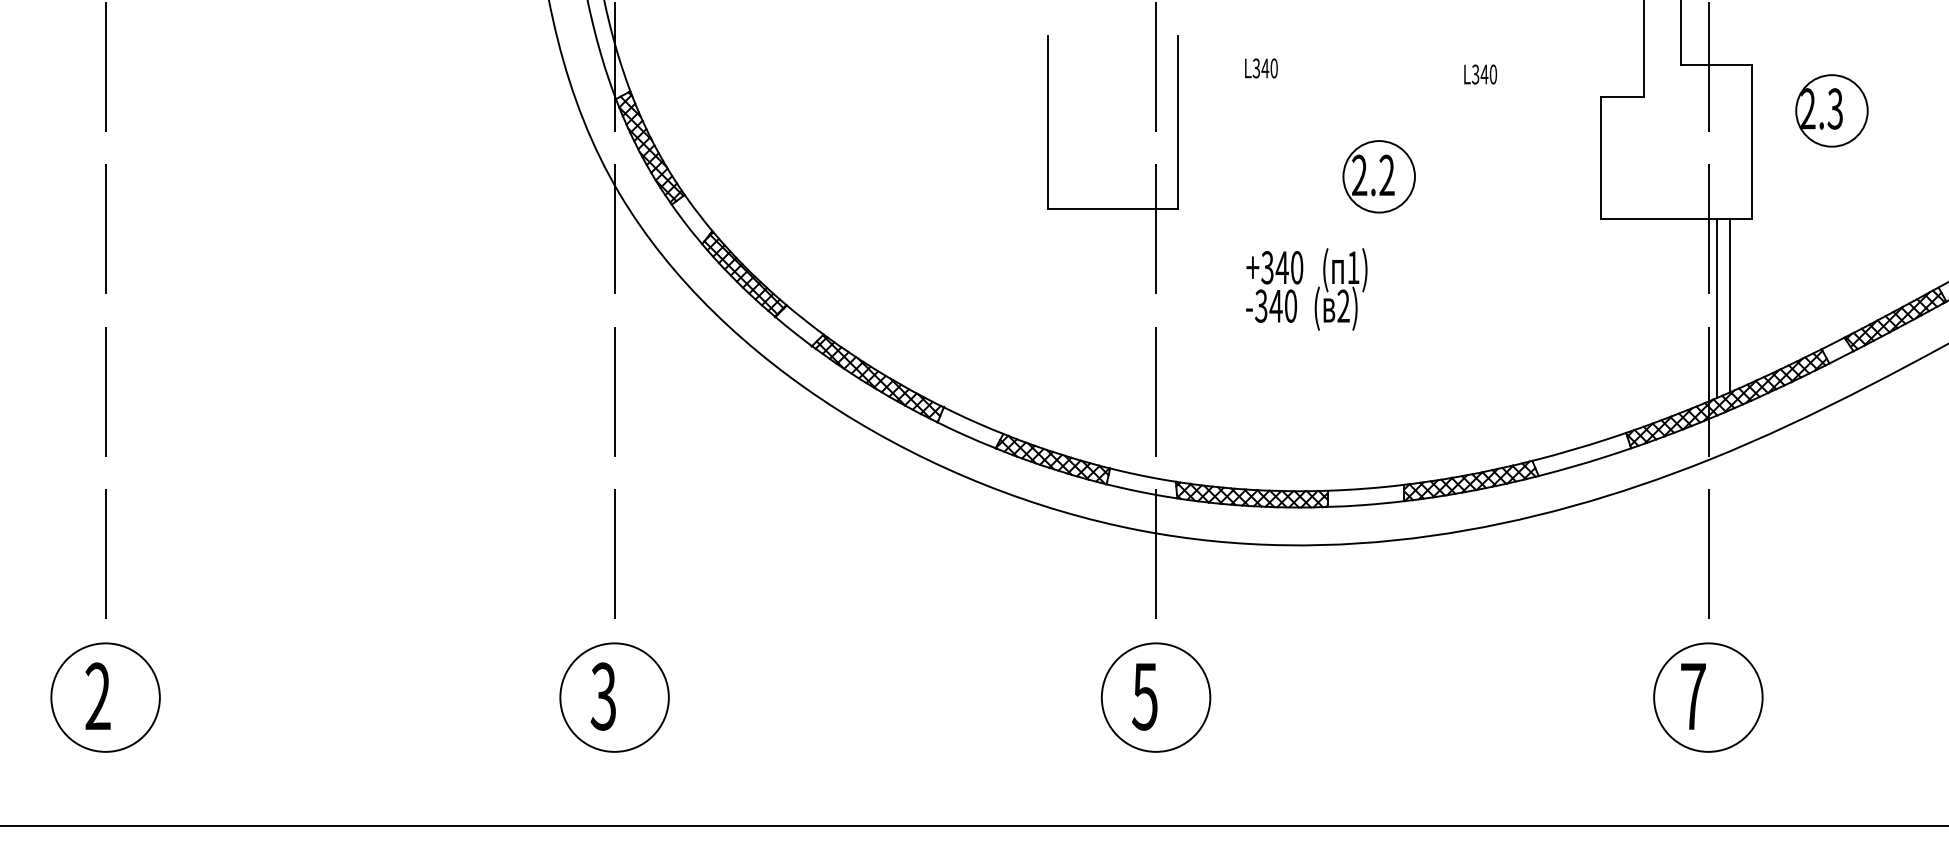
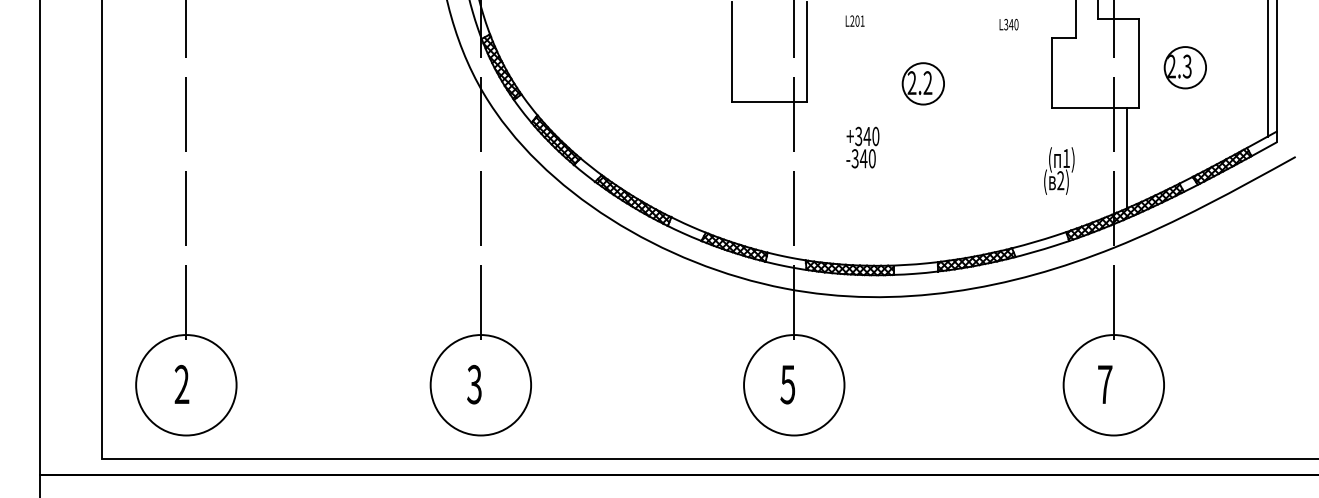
text: (1265, 67) -> (857, 20), L340 -> L201
text: (1479, 74) -> (1008, 24), moved
part: (1830, 110) -> (1184, 67), moved
text: (1341, 288) -> (1059, 170), moved
line: (1716, 307) -> (1118, 159), removed
circle: (104, 696) -> (185, 384), size x1.6
circle: (613, 696) -> (480, 384), size x1.6
circle: (1154, 696) -> (793, 384), size x1.6
circle: (1707, 696) -> (1113, 384), size x1.6

